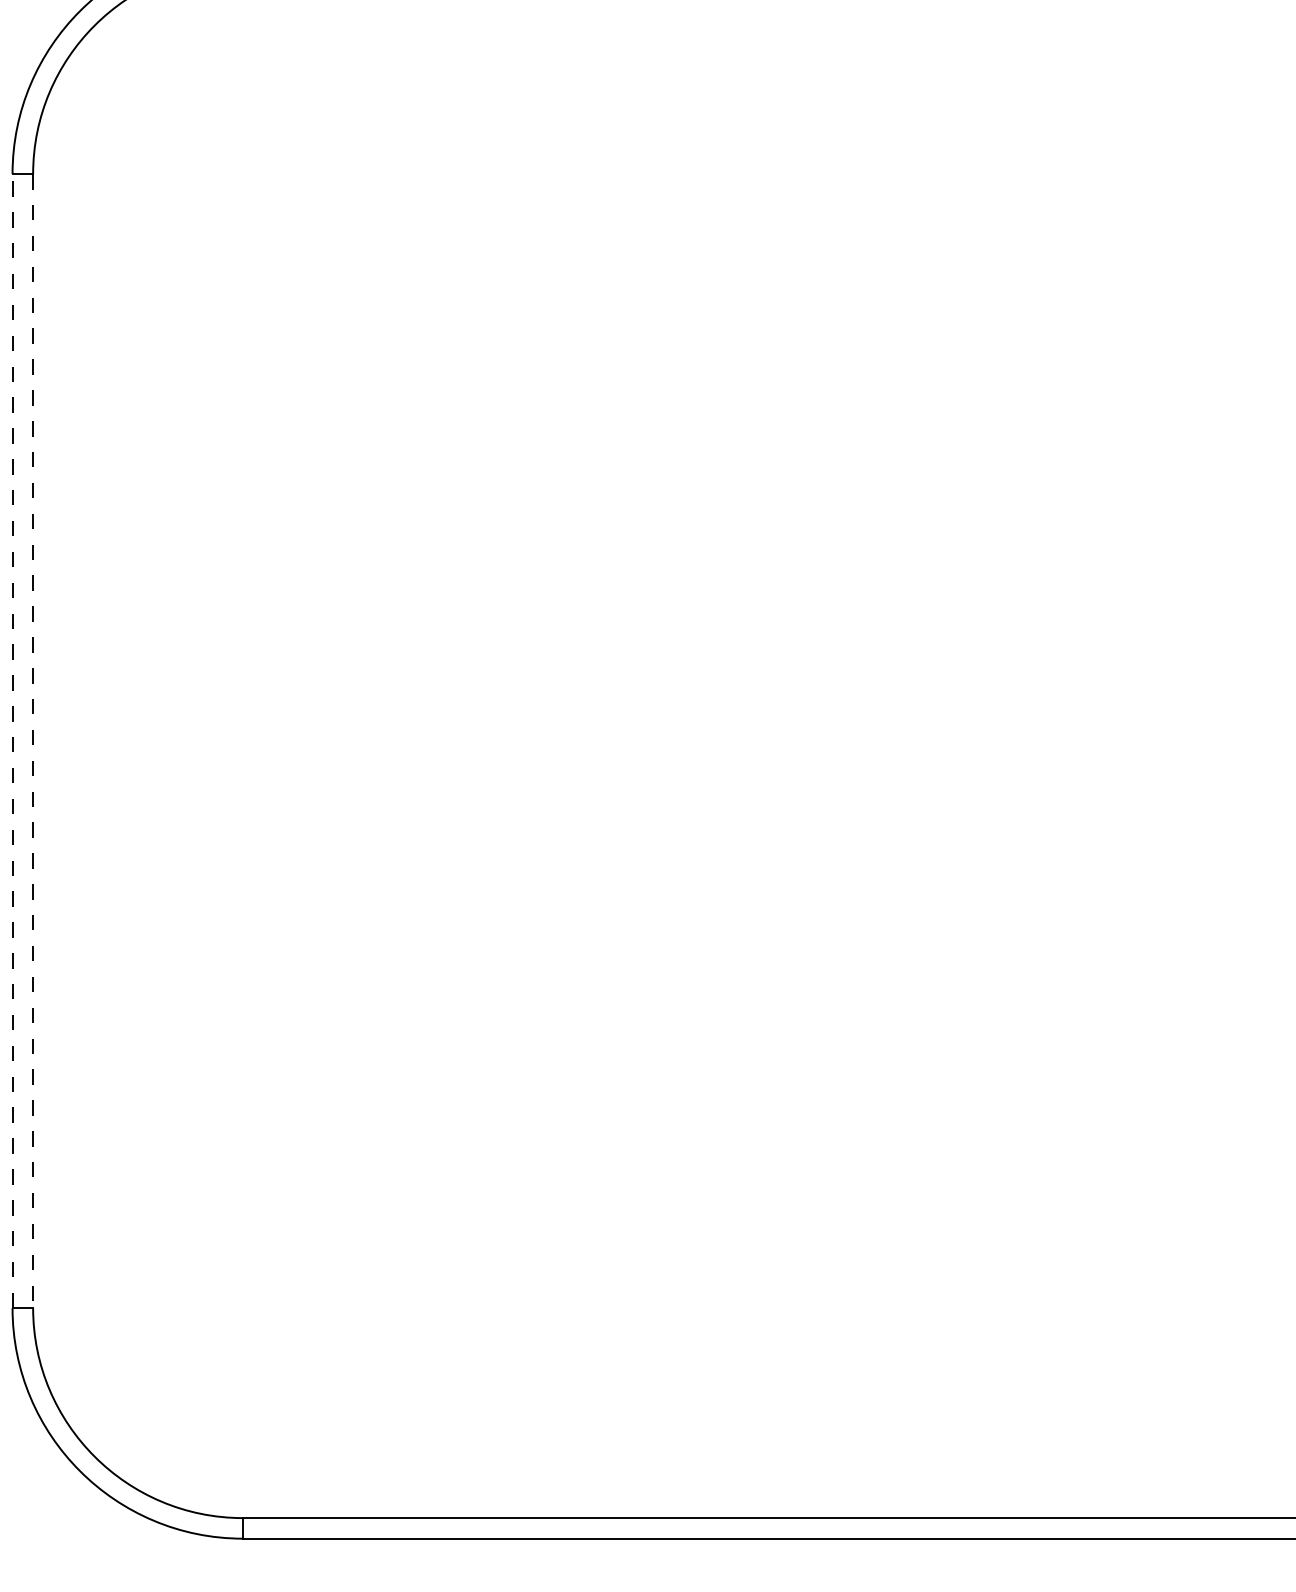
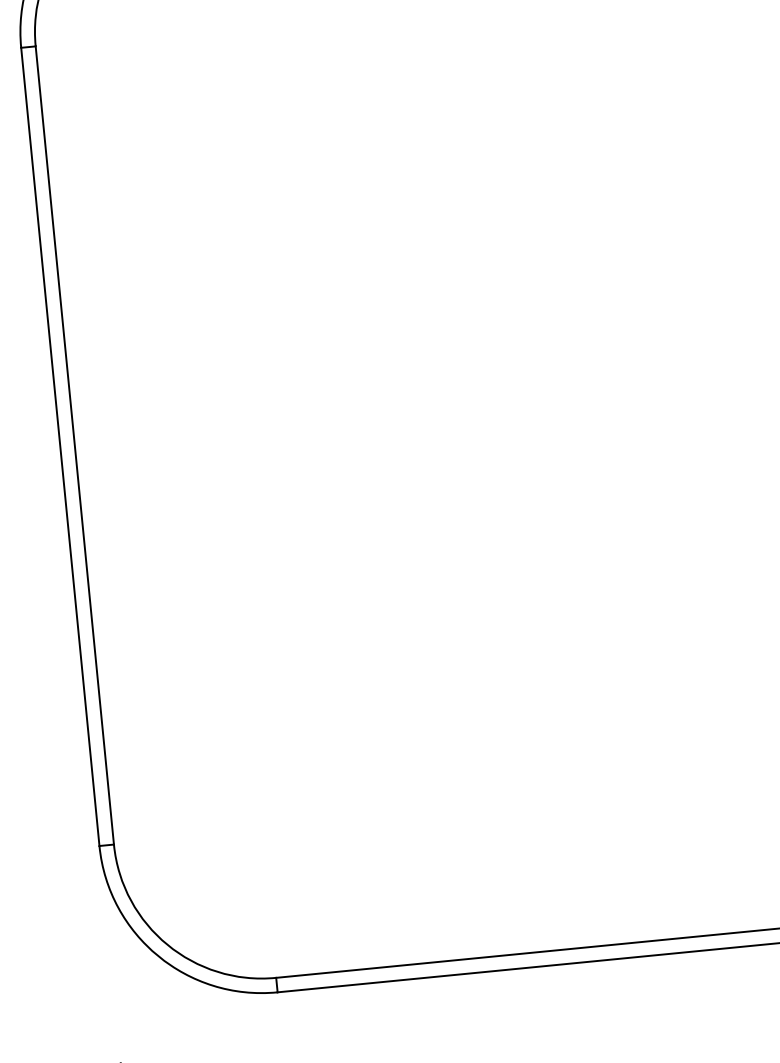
line: (12, 740) -> (60, 446), dashed -> solid
line: (33, 741) -> (75, 445), dashed -> solid

